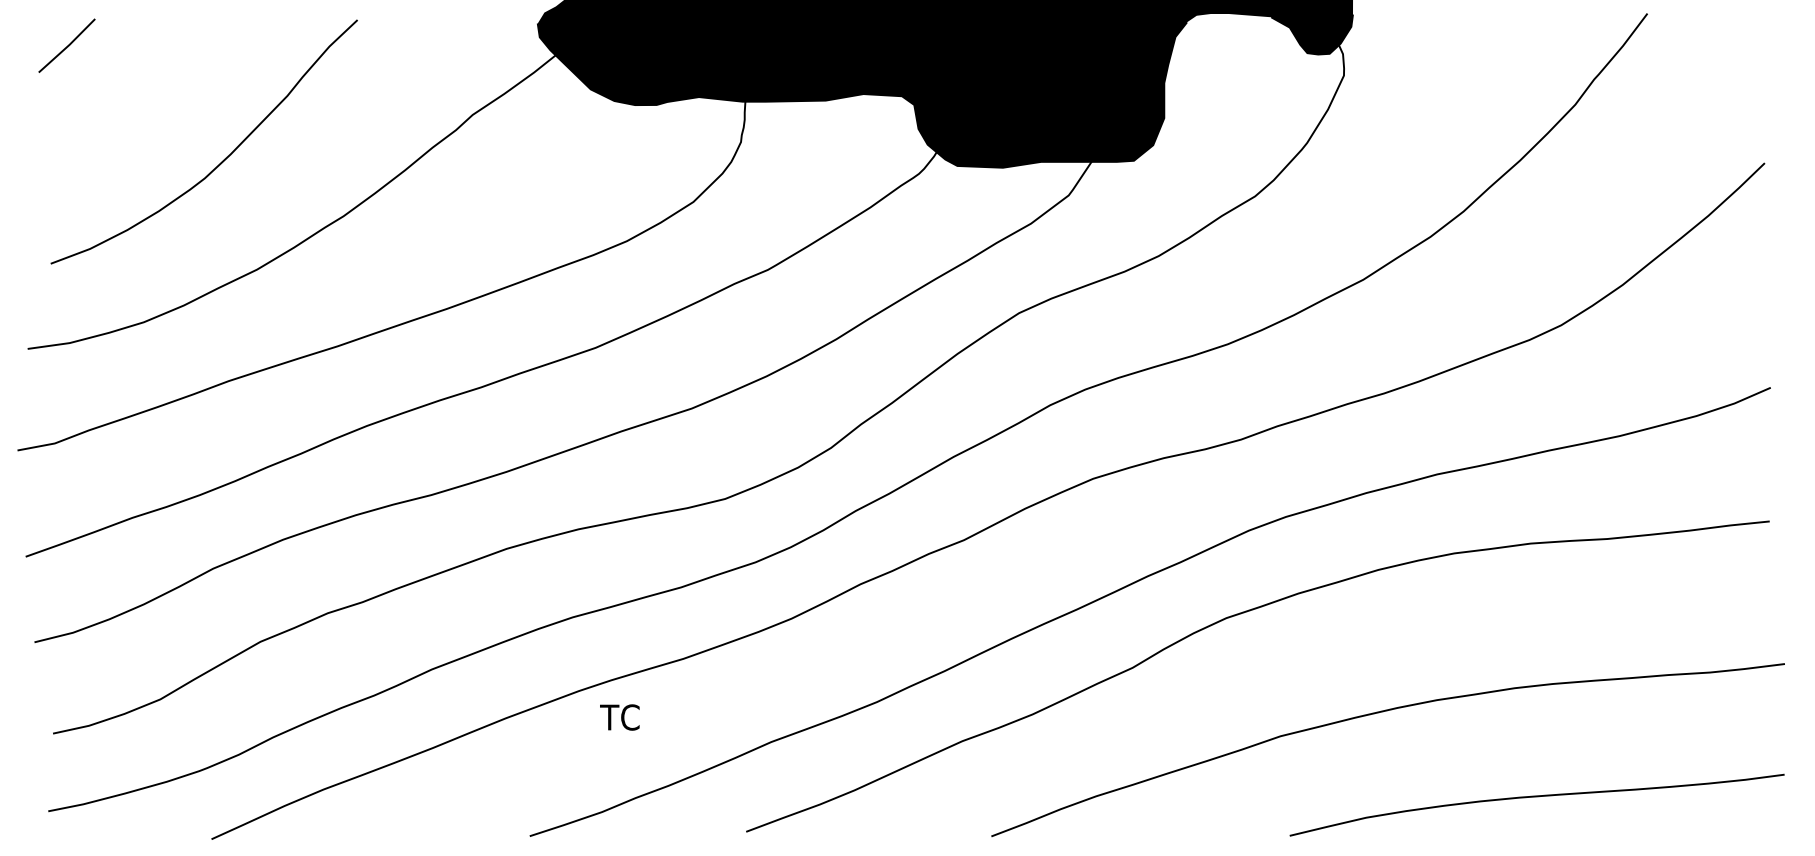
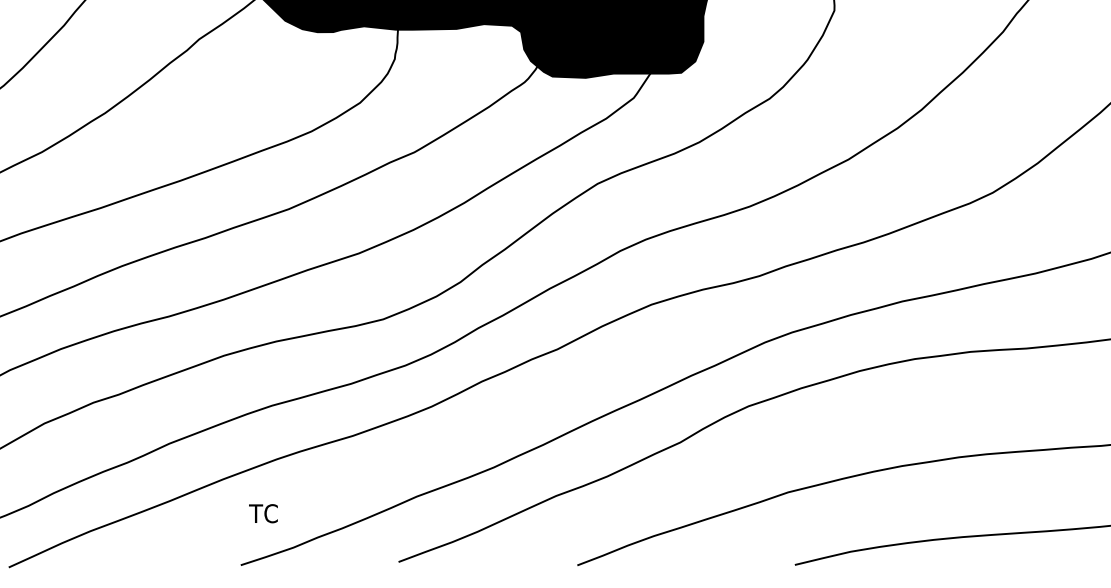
text: (619, 717) -> (263, 513), moved

